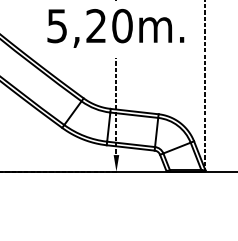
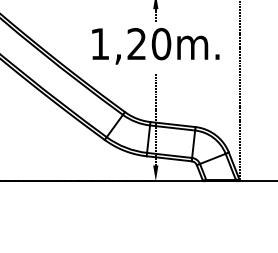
text: (56, 26) -> (99, 44), 5,20m. -> 1,20m.

